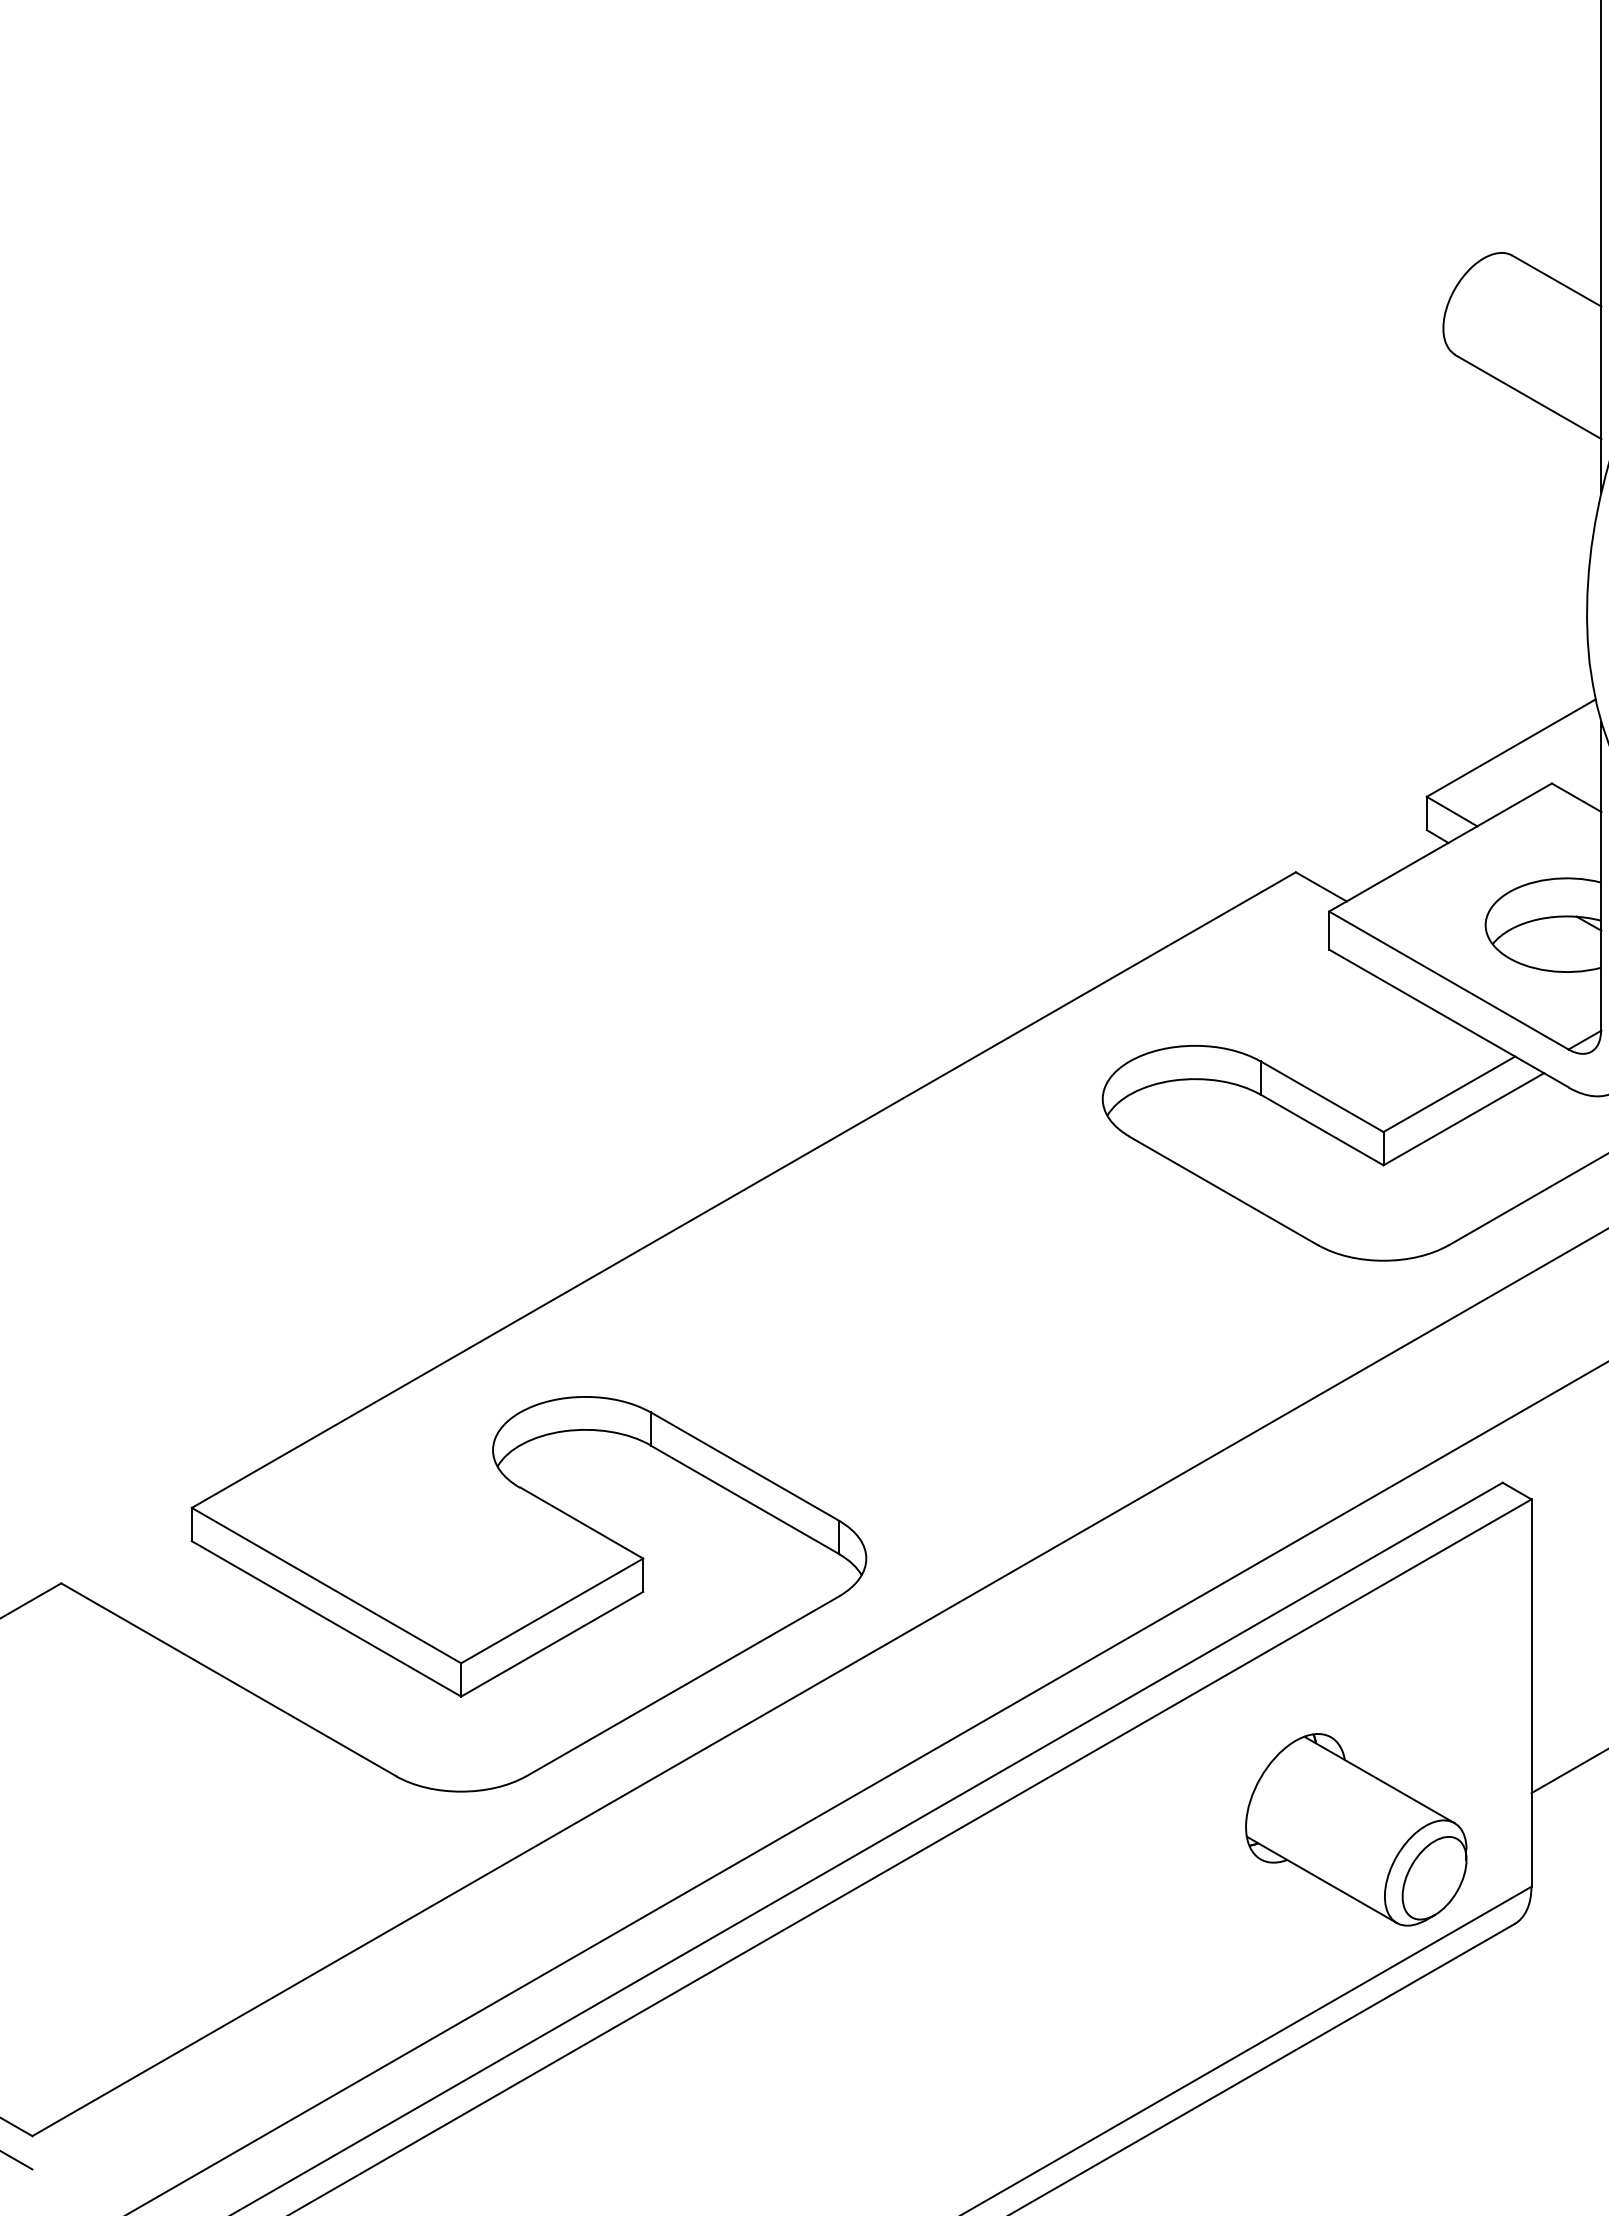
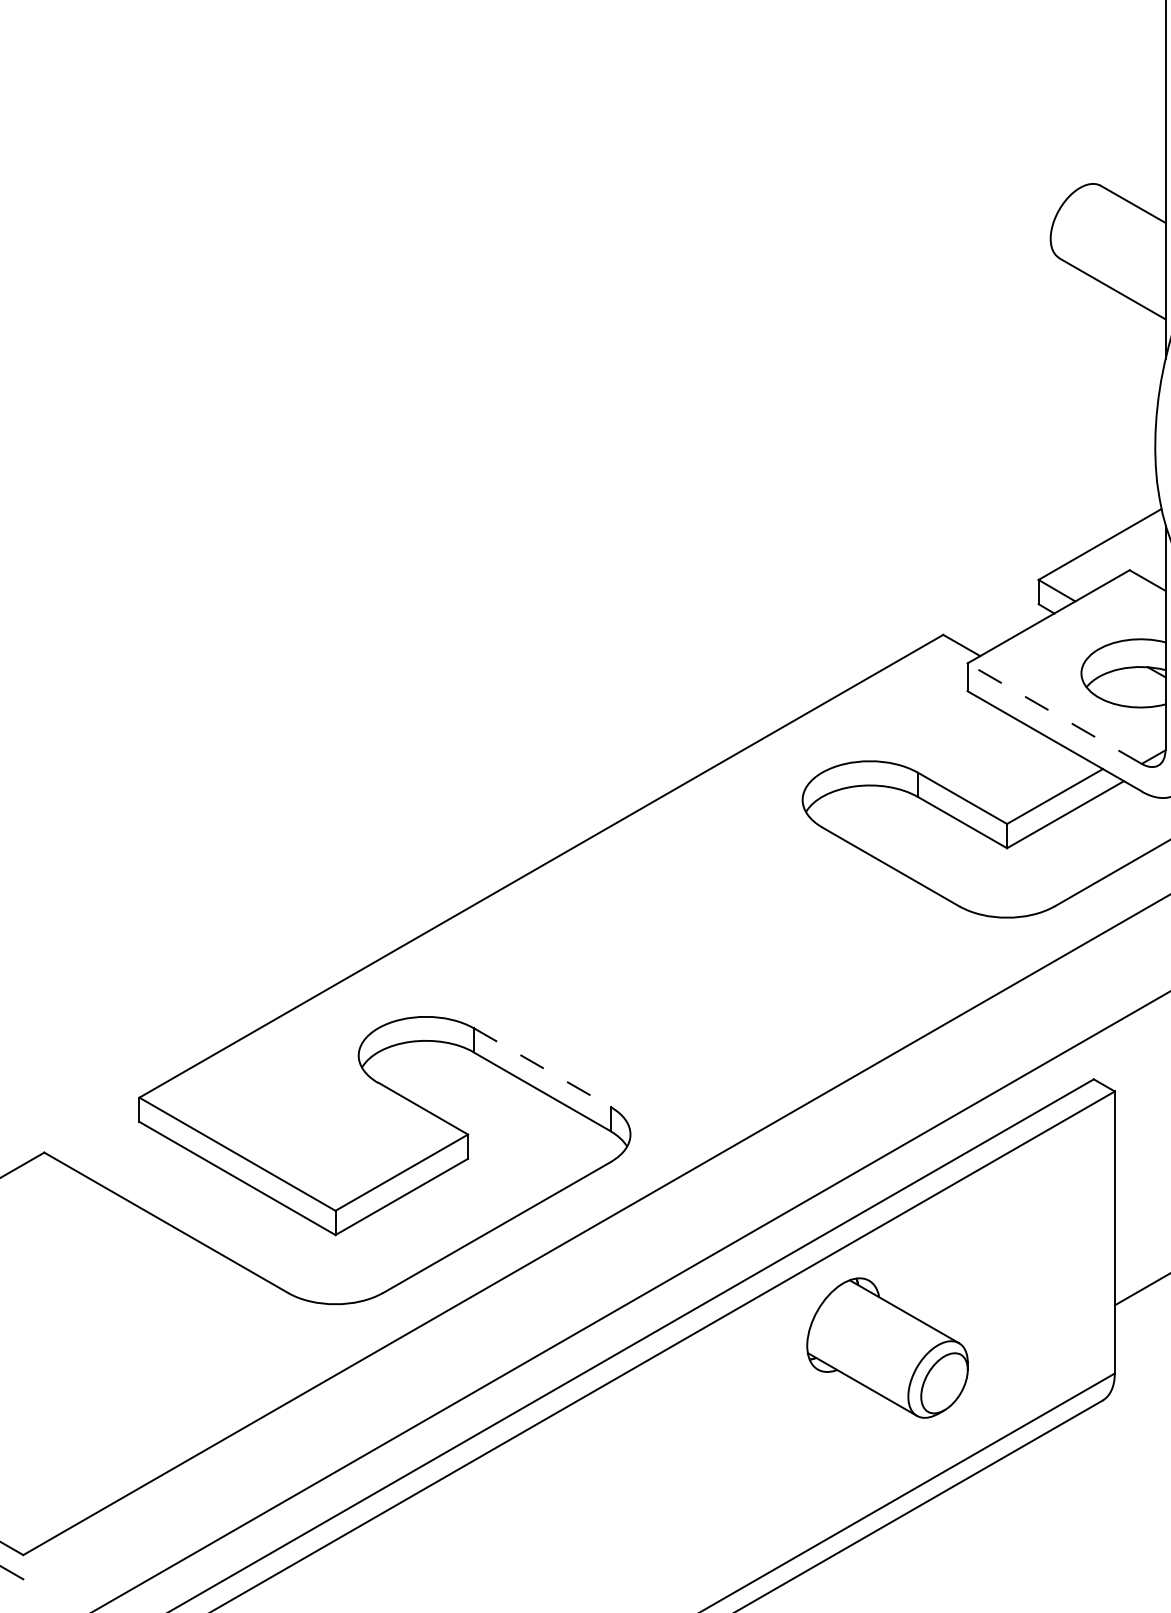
line: (1448, 980) -> (1054, 713), solid -> dashed
line: (745, 1466) -> (542, 1067), solid -> dashed
part: (1356, 1829) -> (887, 1347), moved

